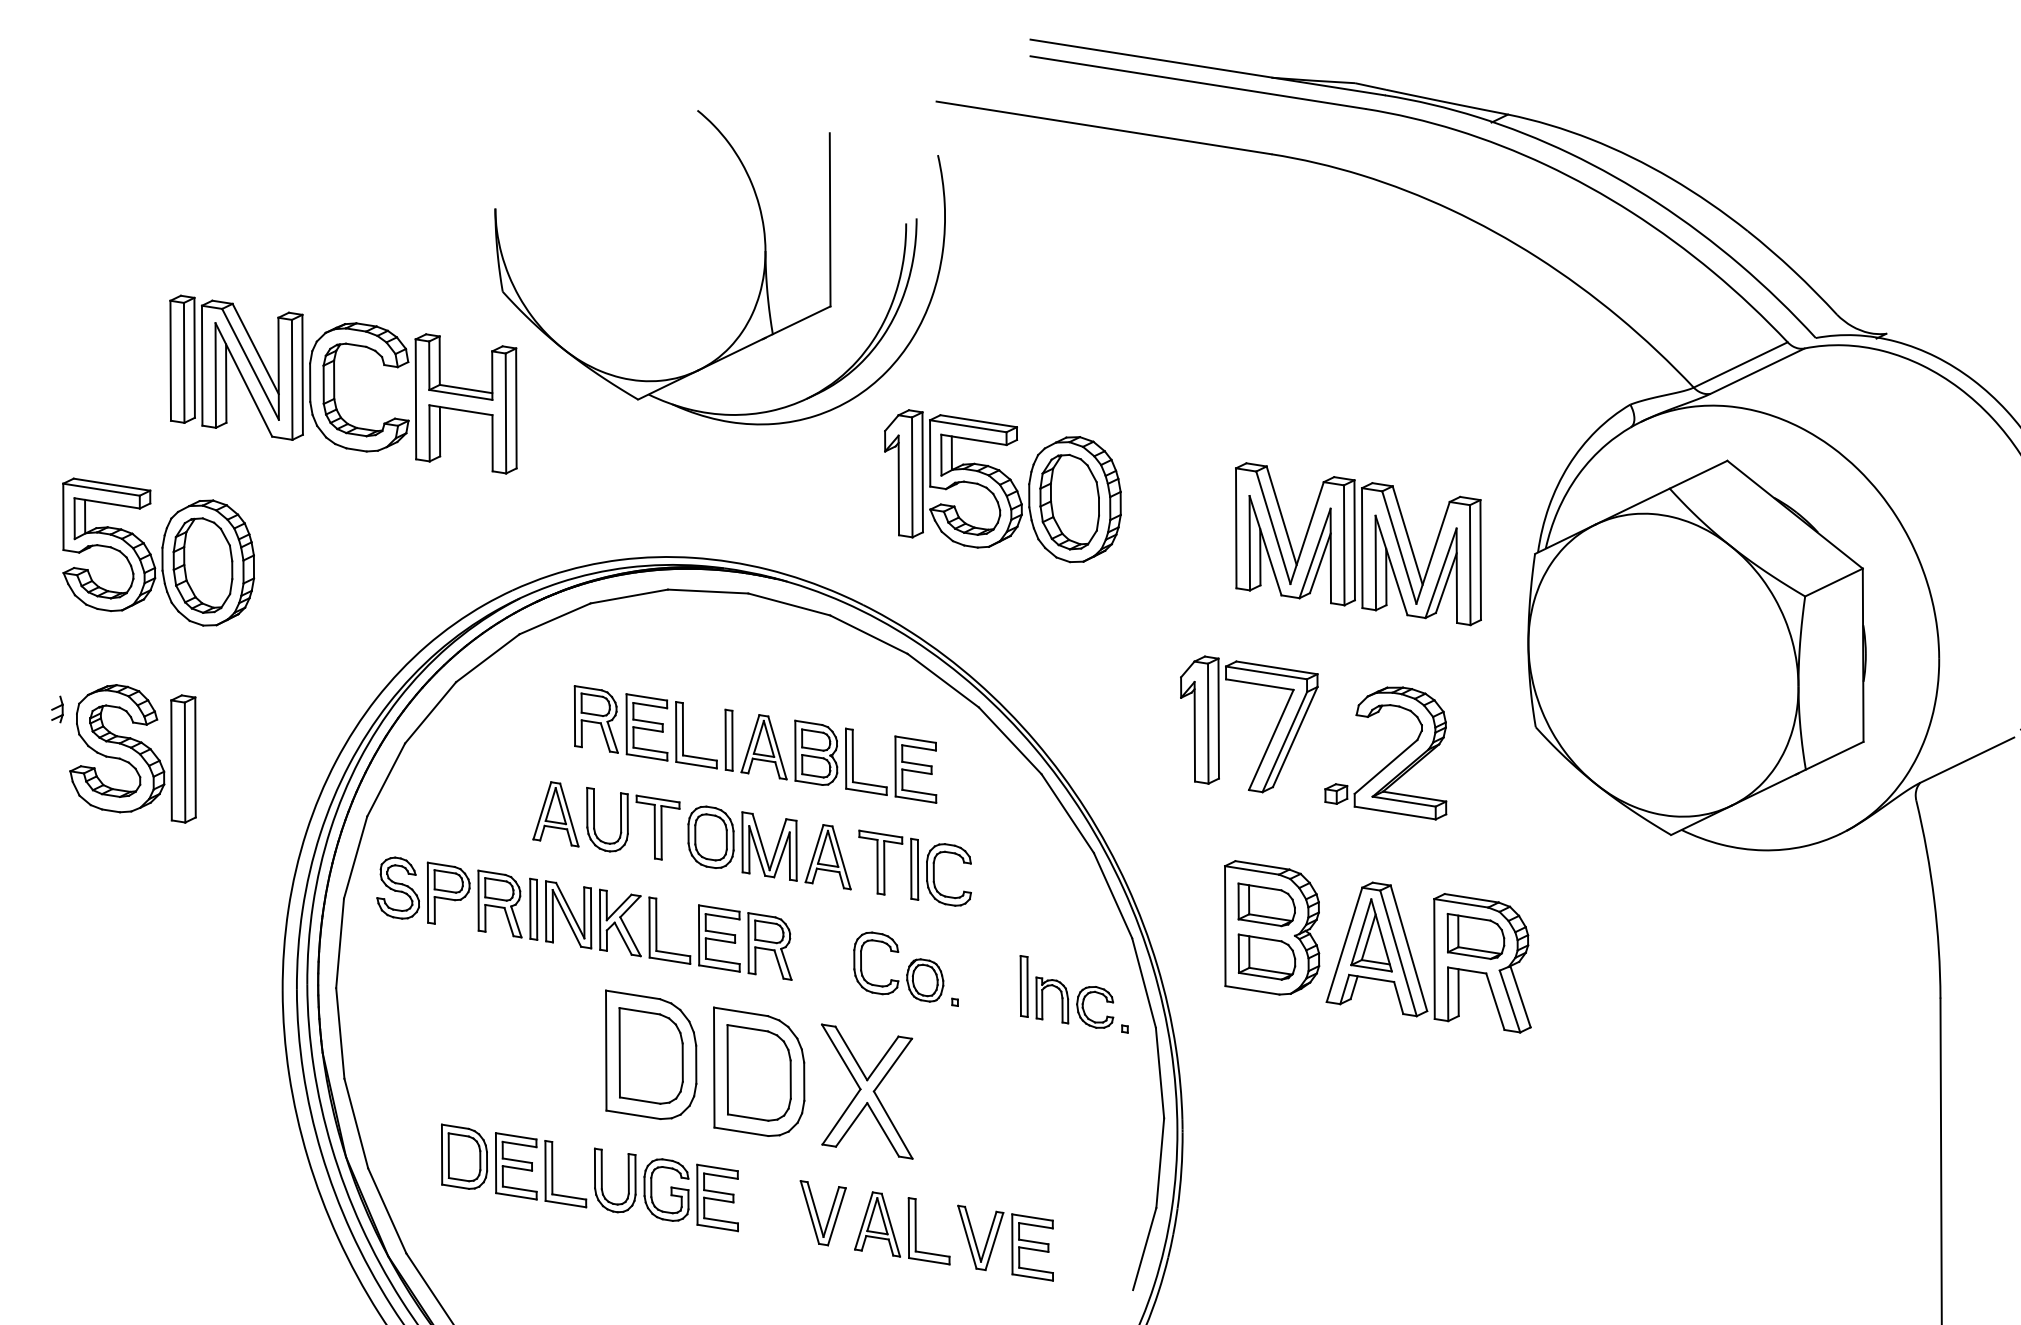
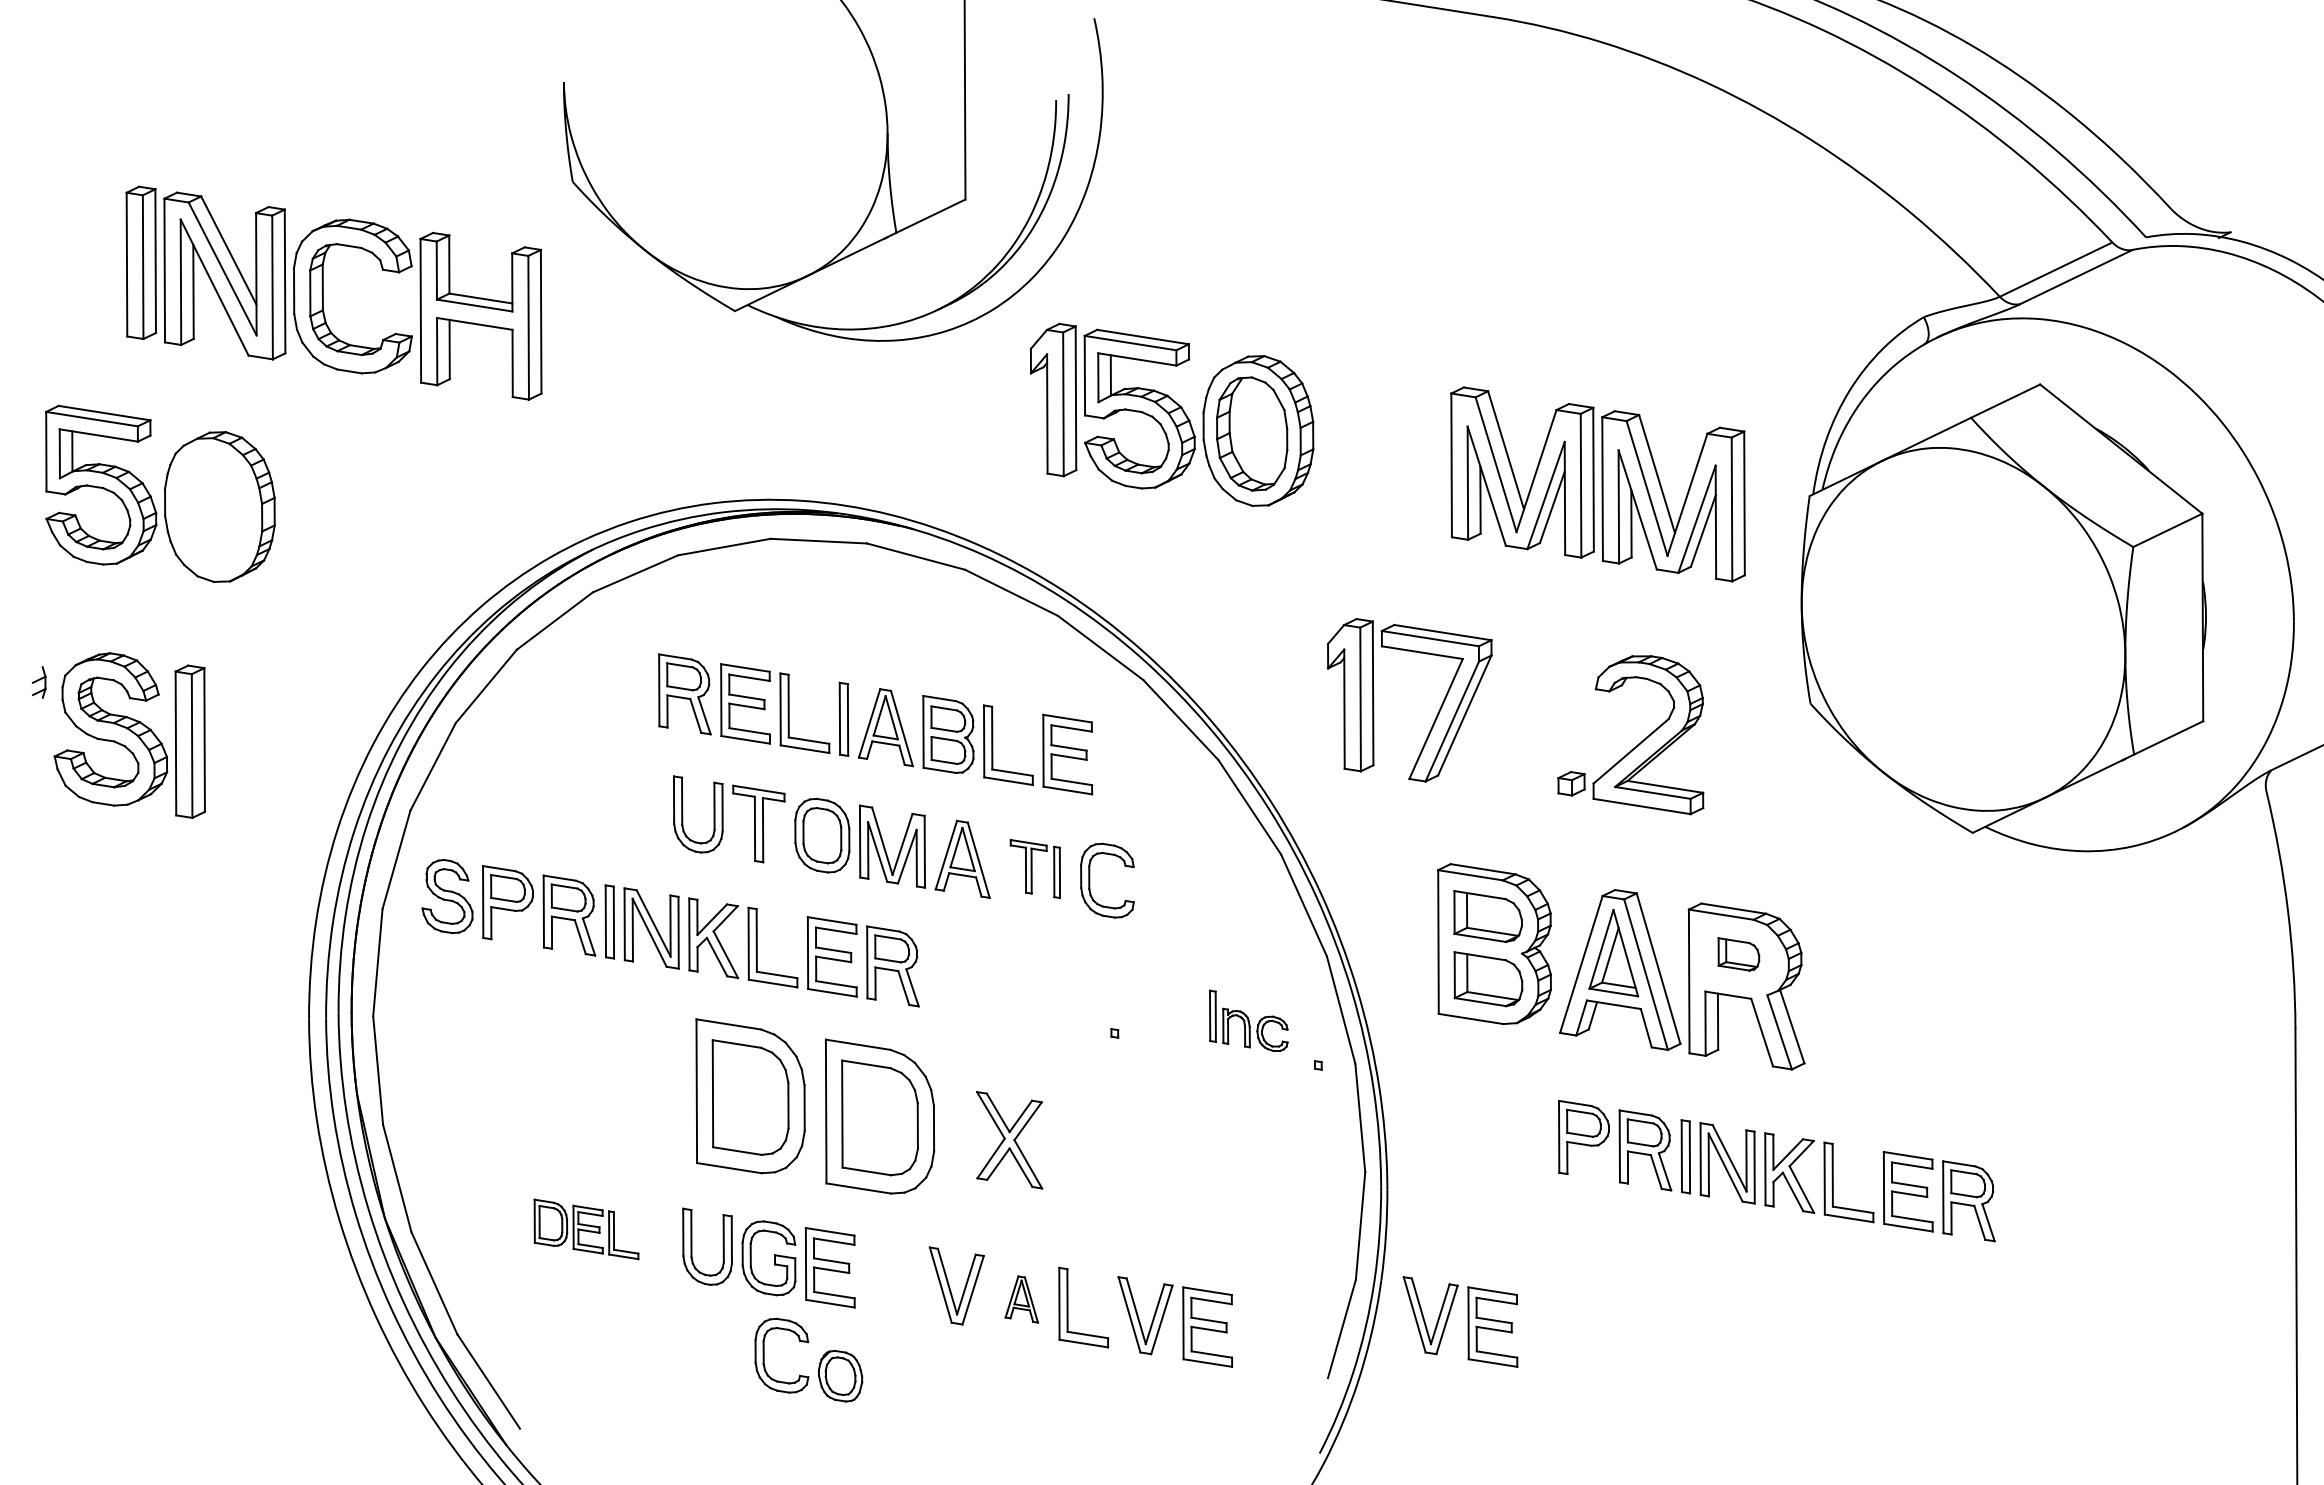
part: (335, 384) -> (324, 293), moved
part: (202, 565) -> (213, 509), removed
part: (1271, 736) -> (1436, 714), moved
part: (555, 814) -> (635, 808), removed
part: (888, 864) -> (1034, 868), size x0.7
part: (1475, 936) -> (1738, 954), size x0.6
part: (907, 968) -> (819, 1361), moved
part: (1066, 991) -> (1248, 1020), size x0.7
part: (867, 1091) -> (1009, 1140), size x0.6
part: (1507, 1116) -> (1776, 1170), added
part: (514, 1165) -> (586, 1228), size x0.6
part: (877, 1224) -> (1021, 1299), size x0.6
part: (1243, 1242) -> (1460, 1321), added

